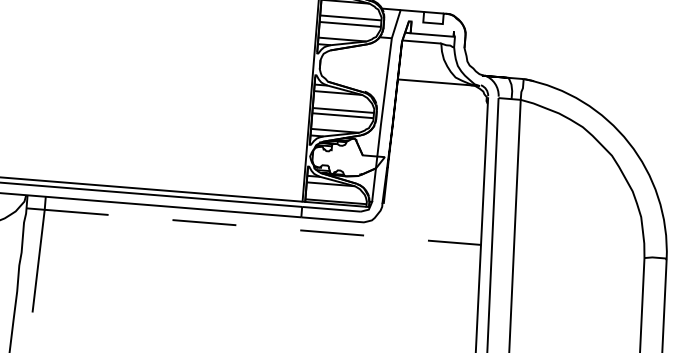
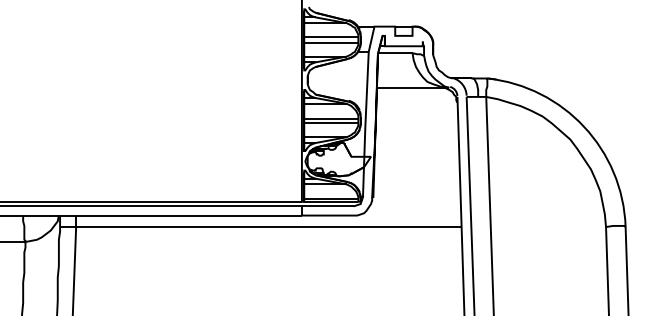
line: (263, 227) -> (269, 227), dashed -> solid

